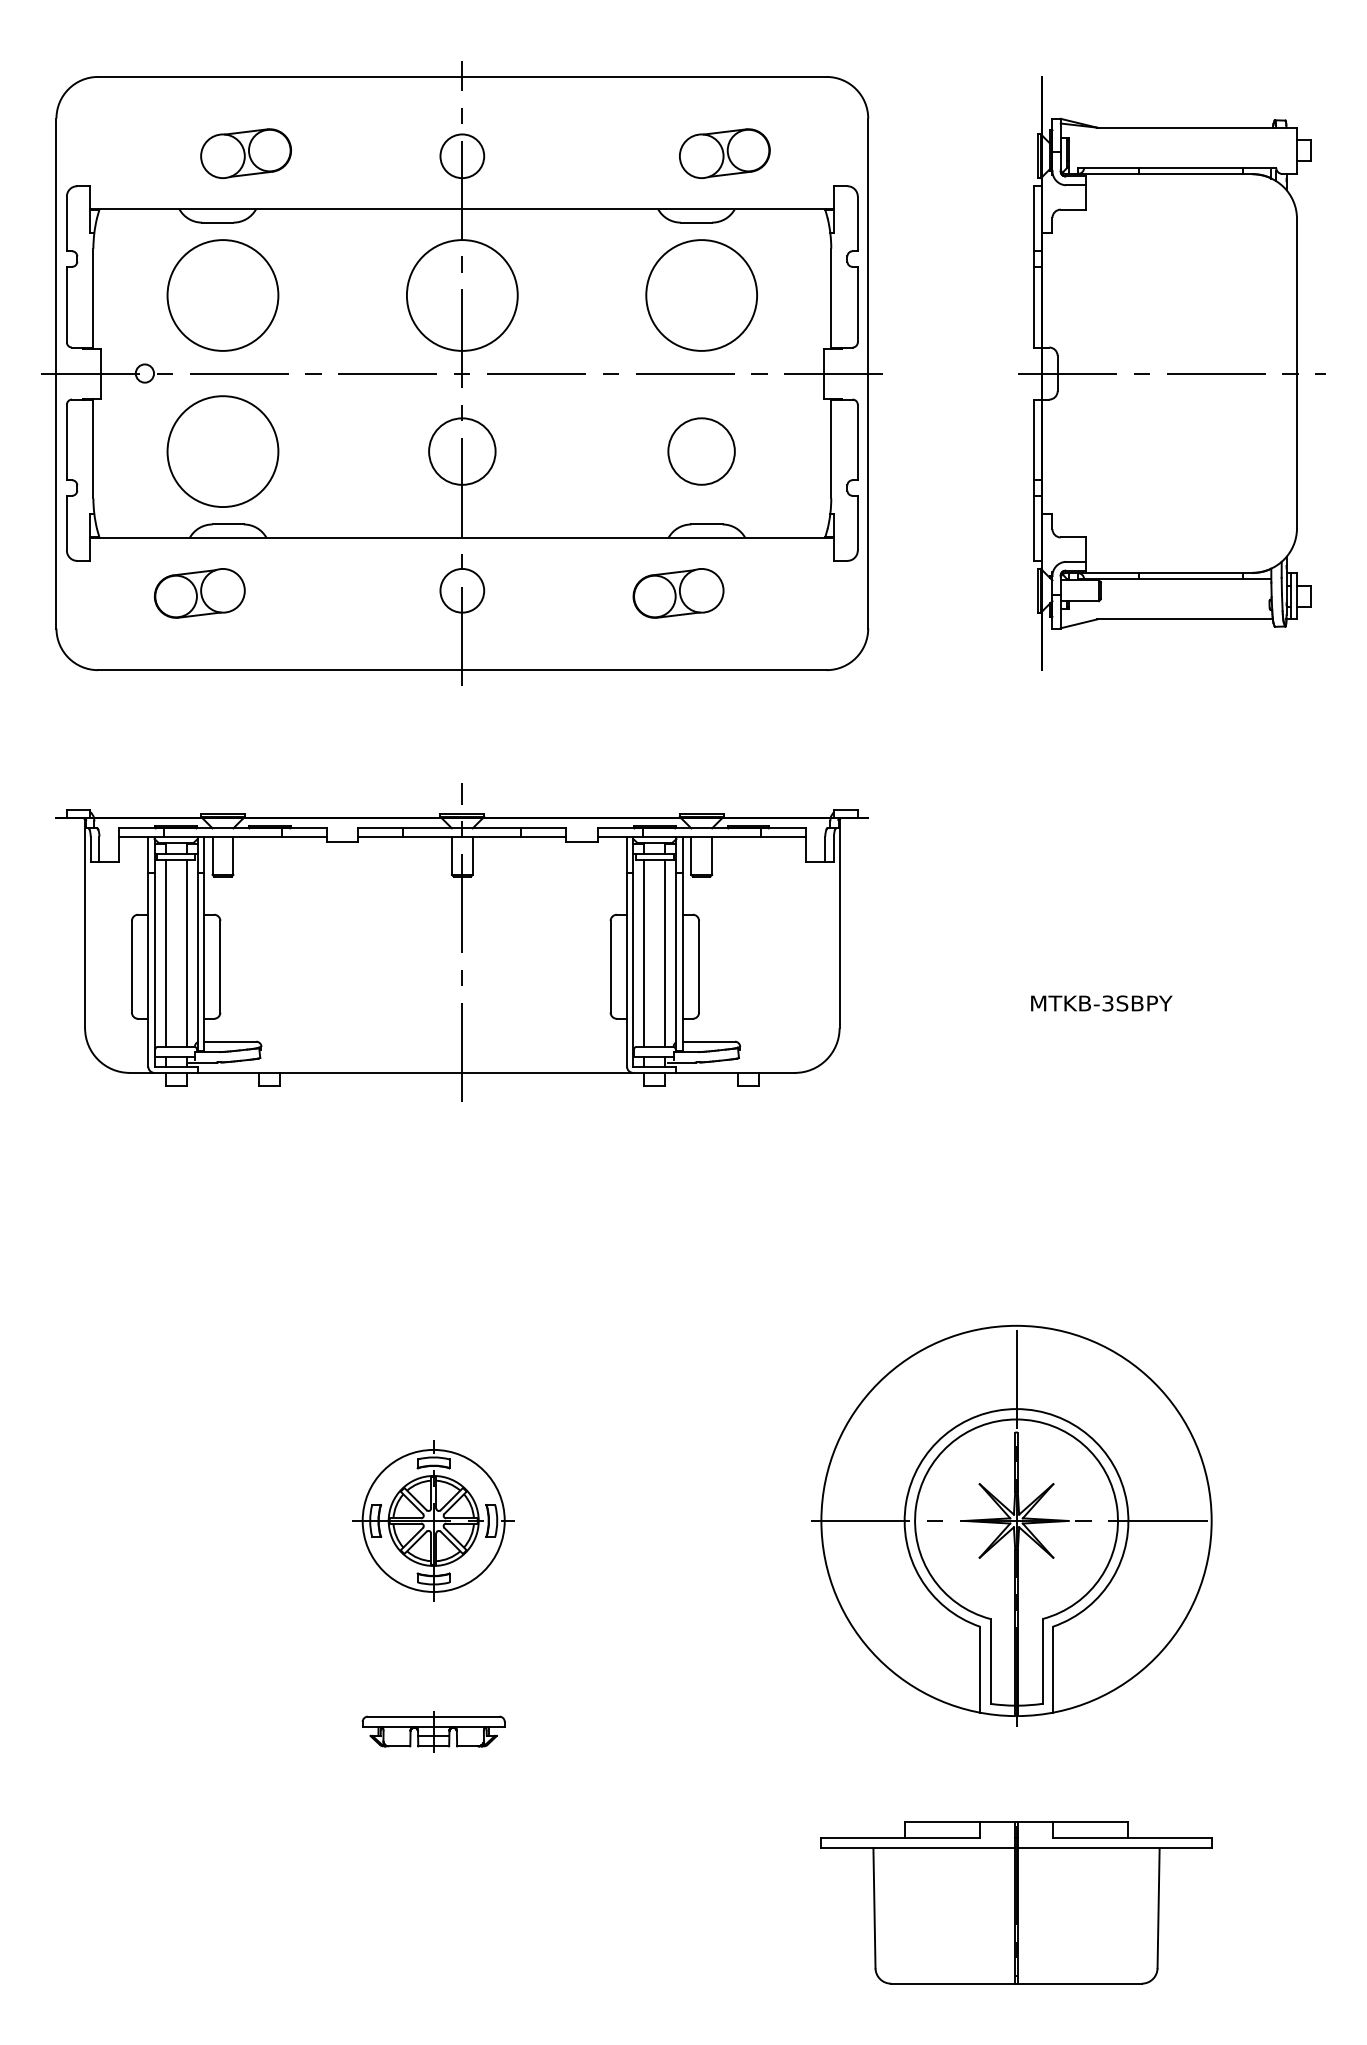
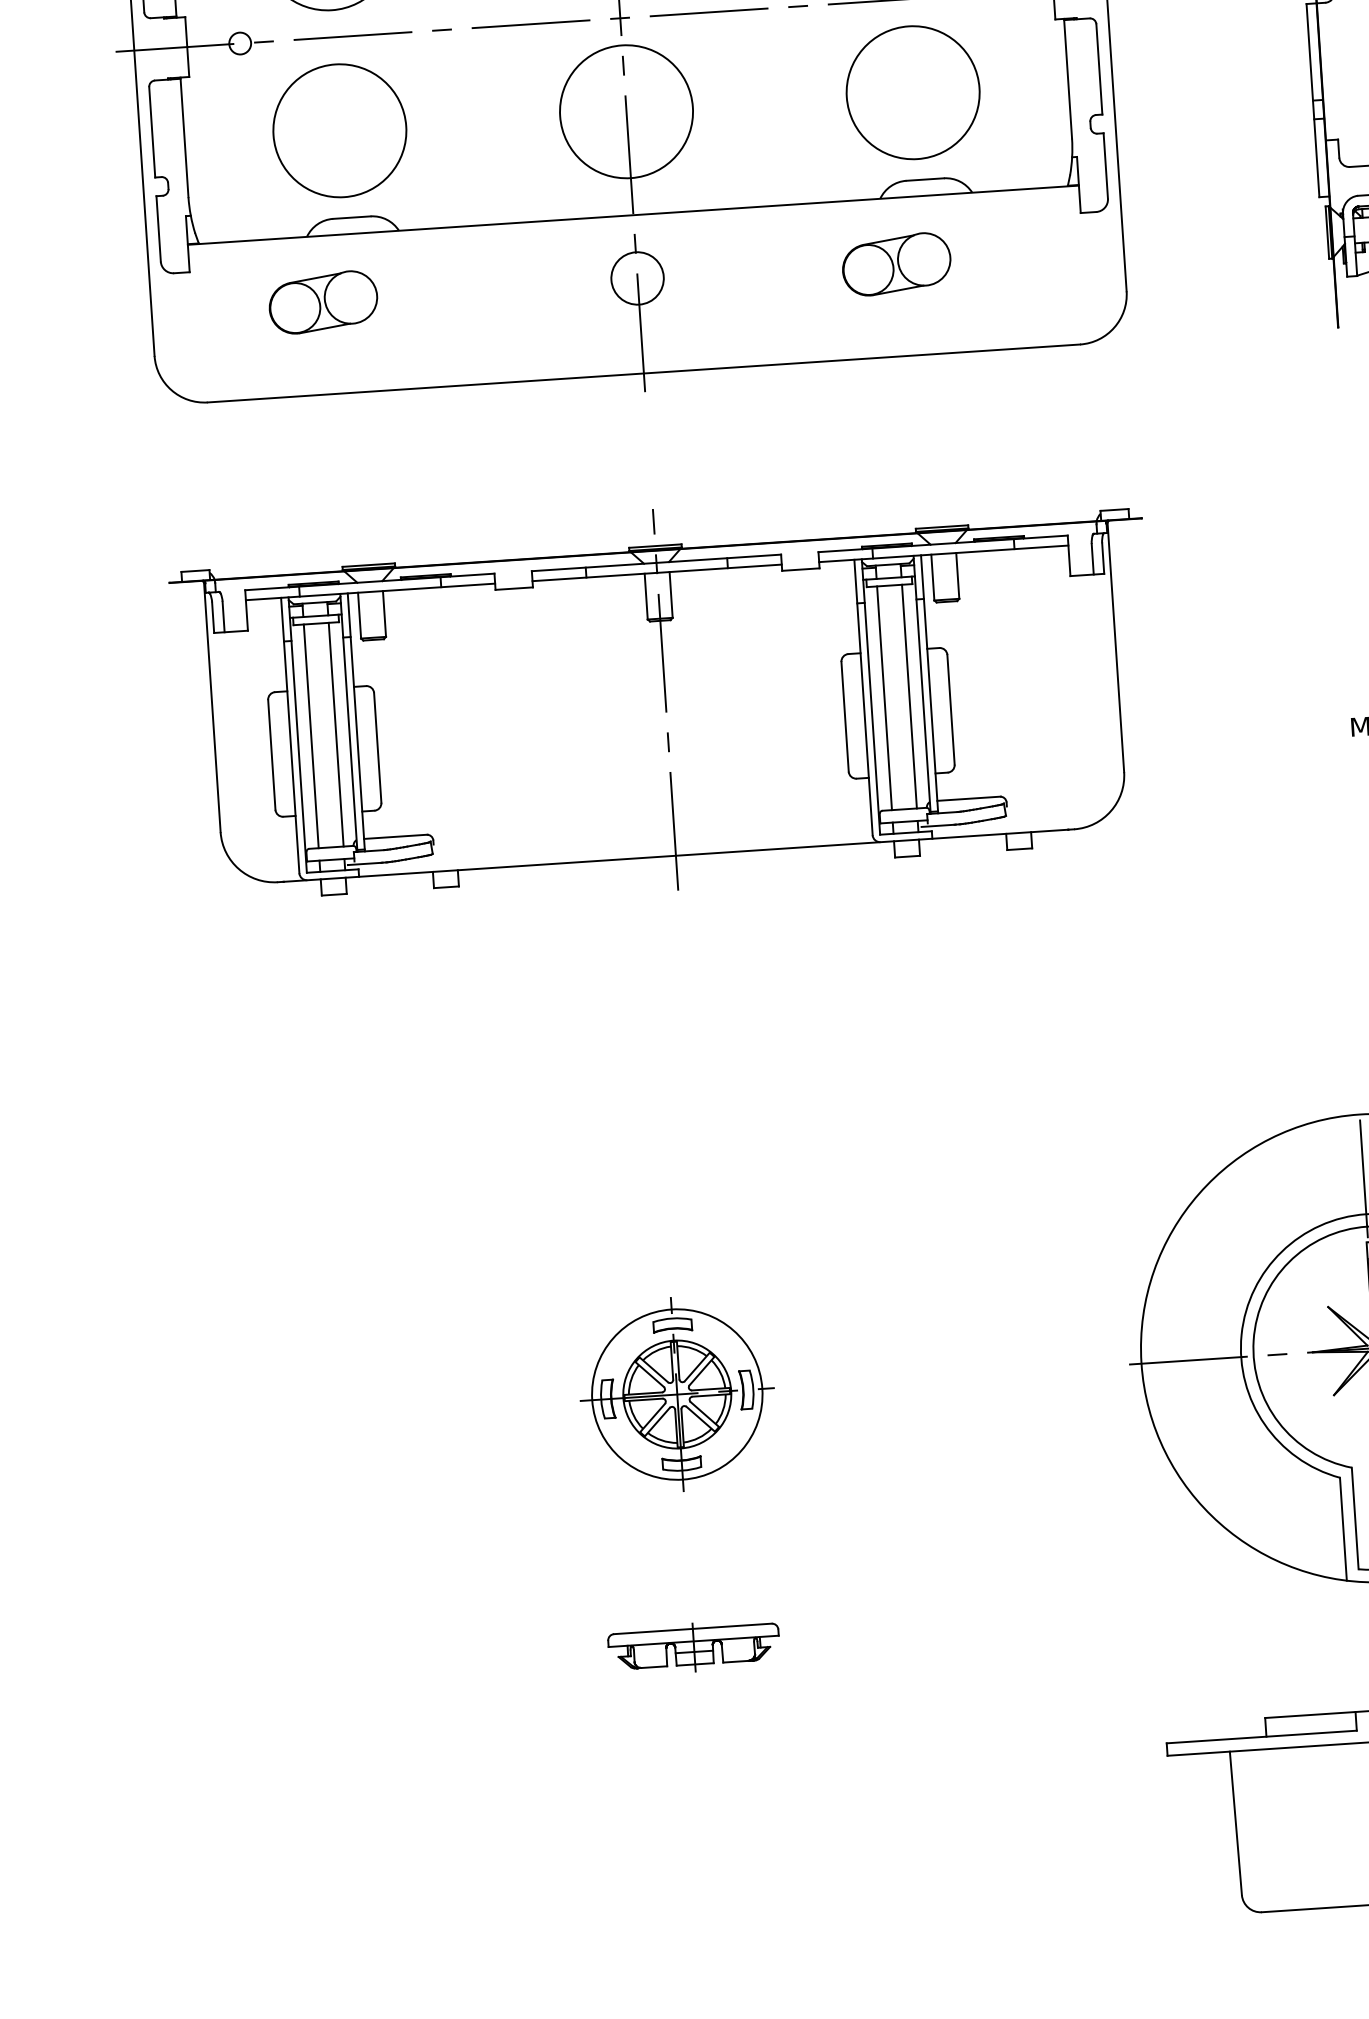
circle: (461, 451) -> (625, 111), size x1.67
circle: (701, 451) -> (912, 92), size x1.67

